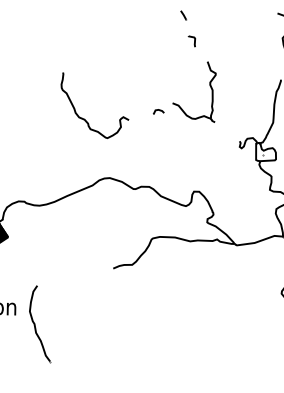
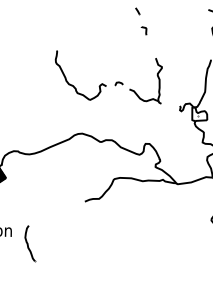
part: (209, 85) -> (157, 76), moved
curve: (84, 118) -> (73, 85), moved
part: (40, 324) -> (30, 243), size x0.62

